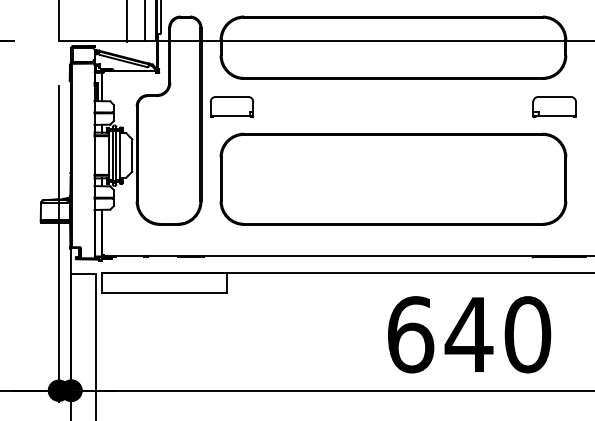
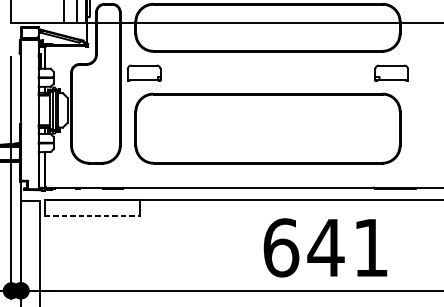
line: (165, 292) -> (93, 215), solid -> dashed
text: (527, 334) -> (370, 247), 640 -> 641

